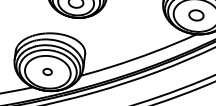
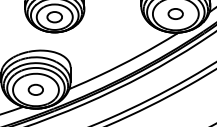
part: (47, 71) -> (35, 89), size x1.67

